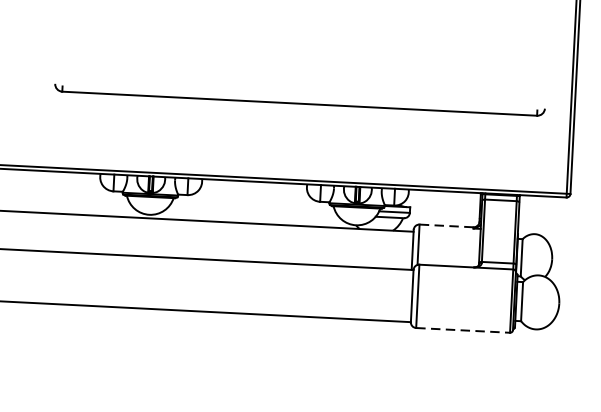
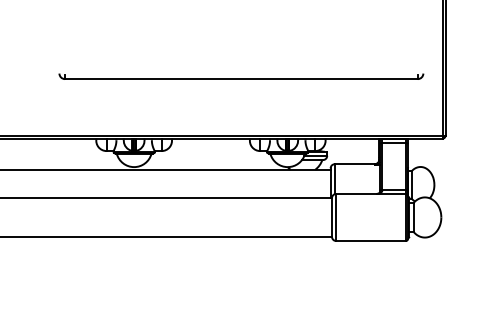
line: (446, 226) -> (354, 164), dashed -> solid
line: (463, 331) -> (371, 241), dashed -> solid

